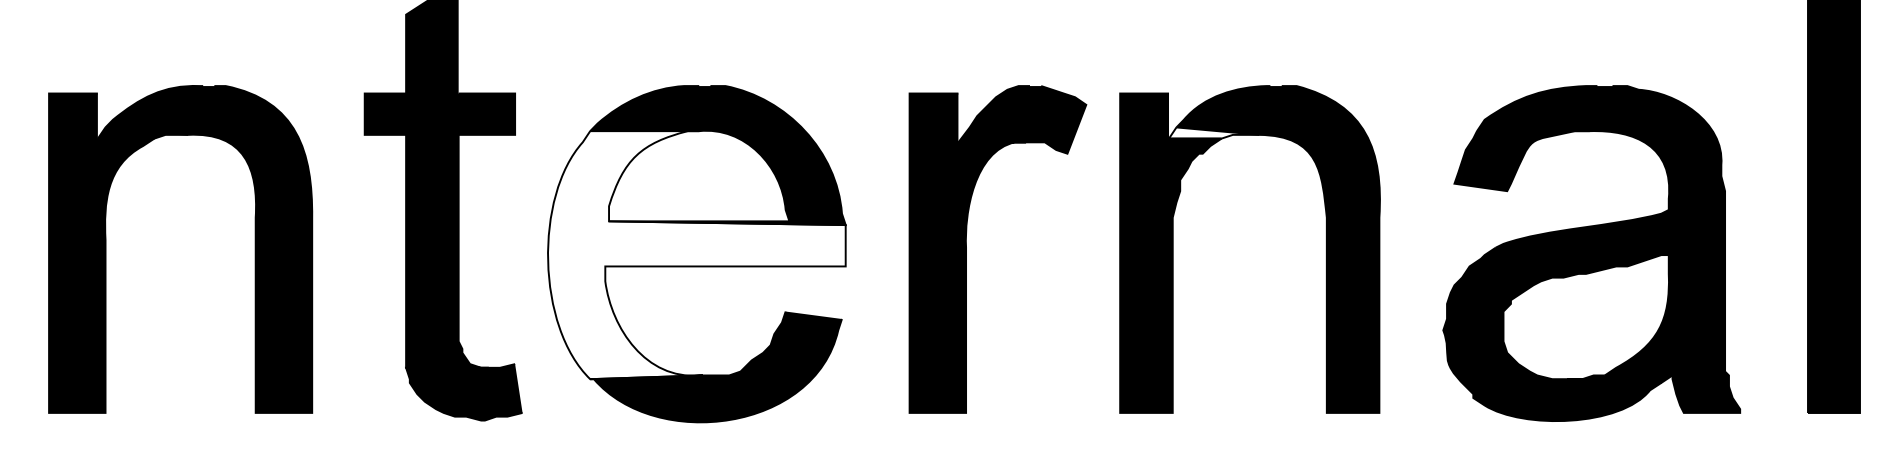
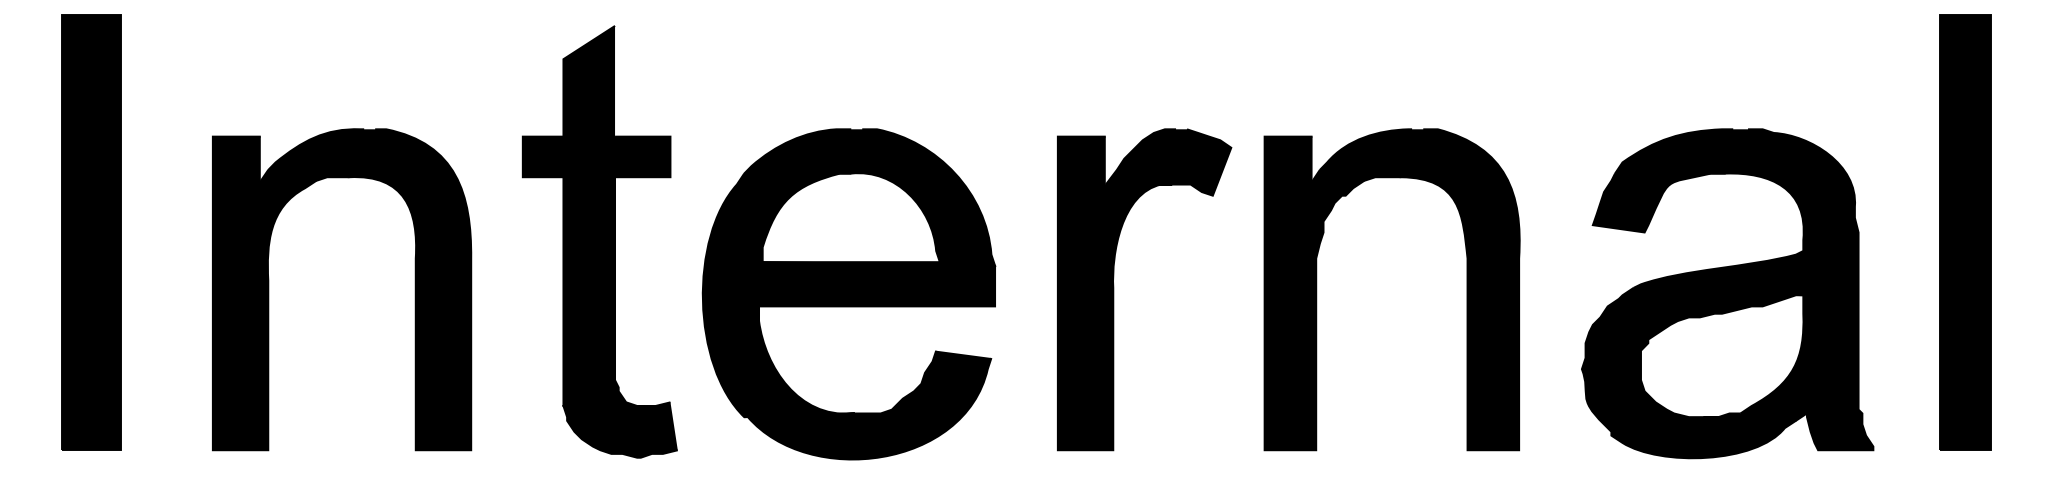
fill: (1213, 132) -> (1356, 174), added
fill: (696, 255) -> (848, 295), added

